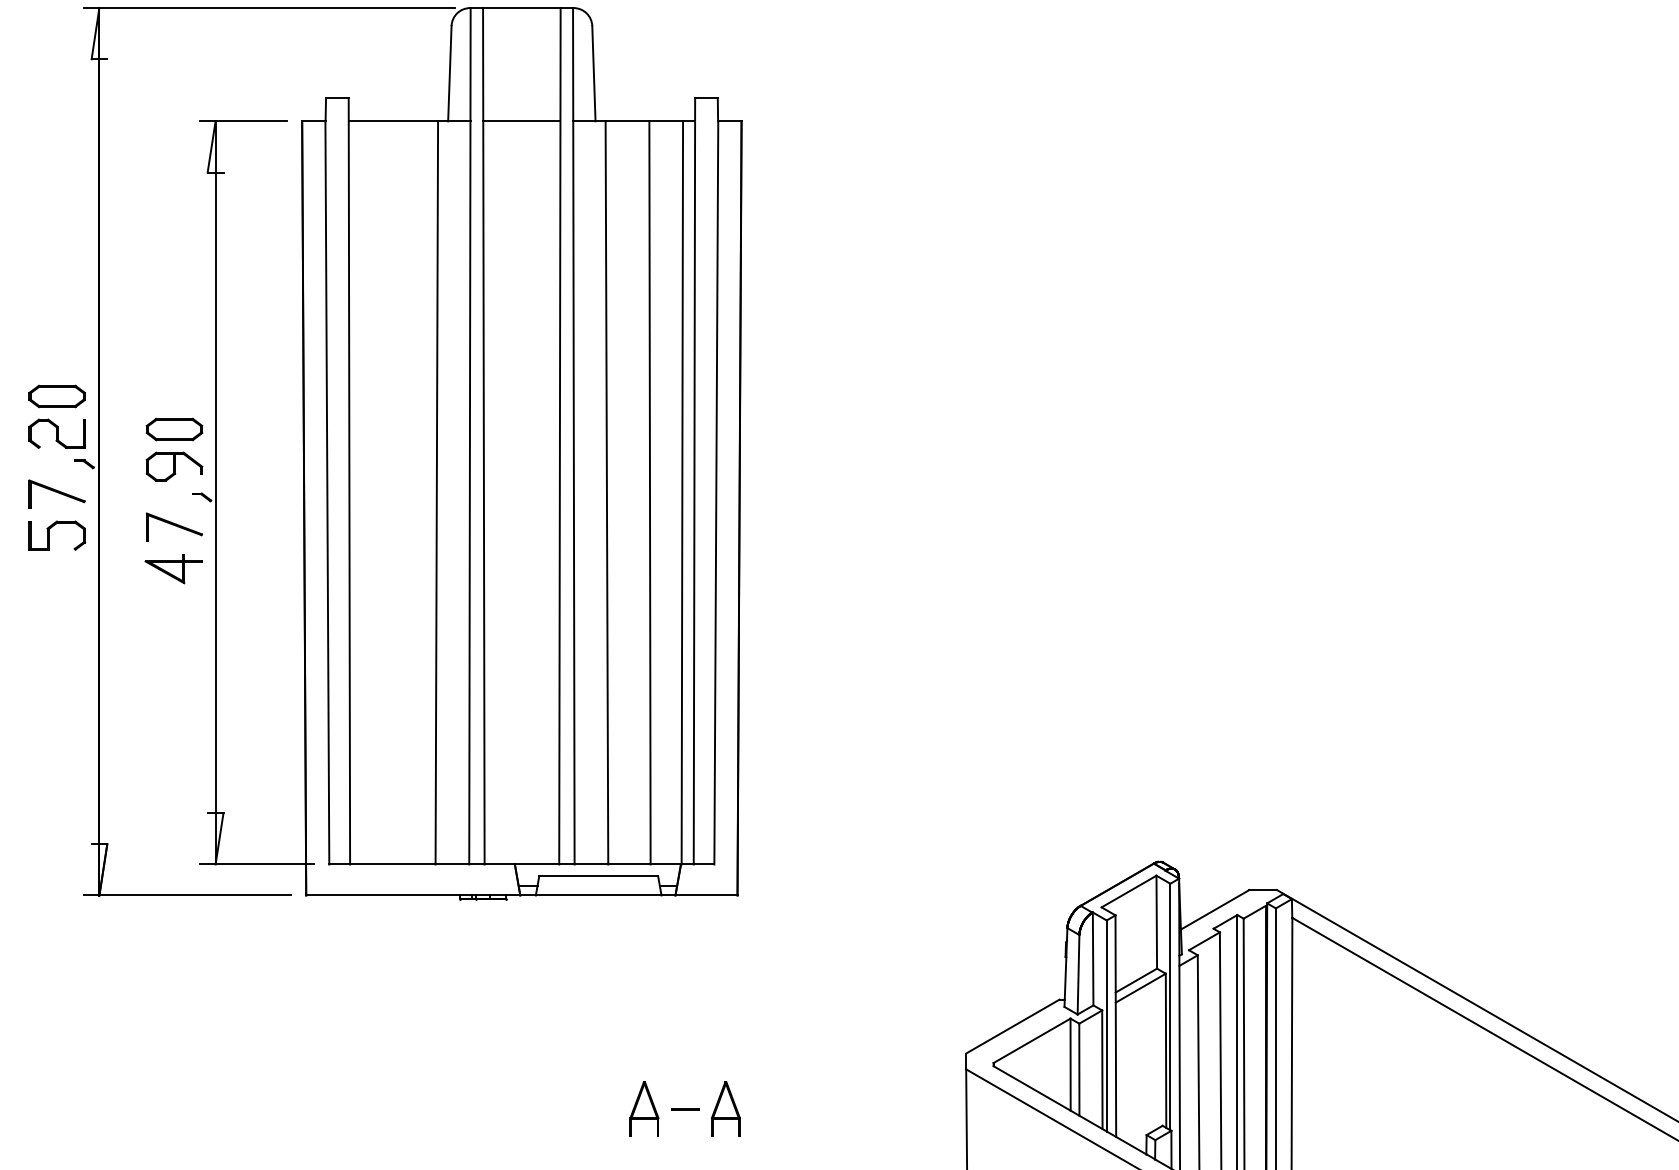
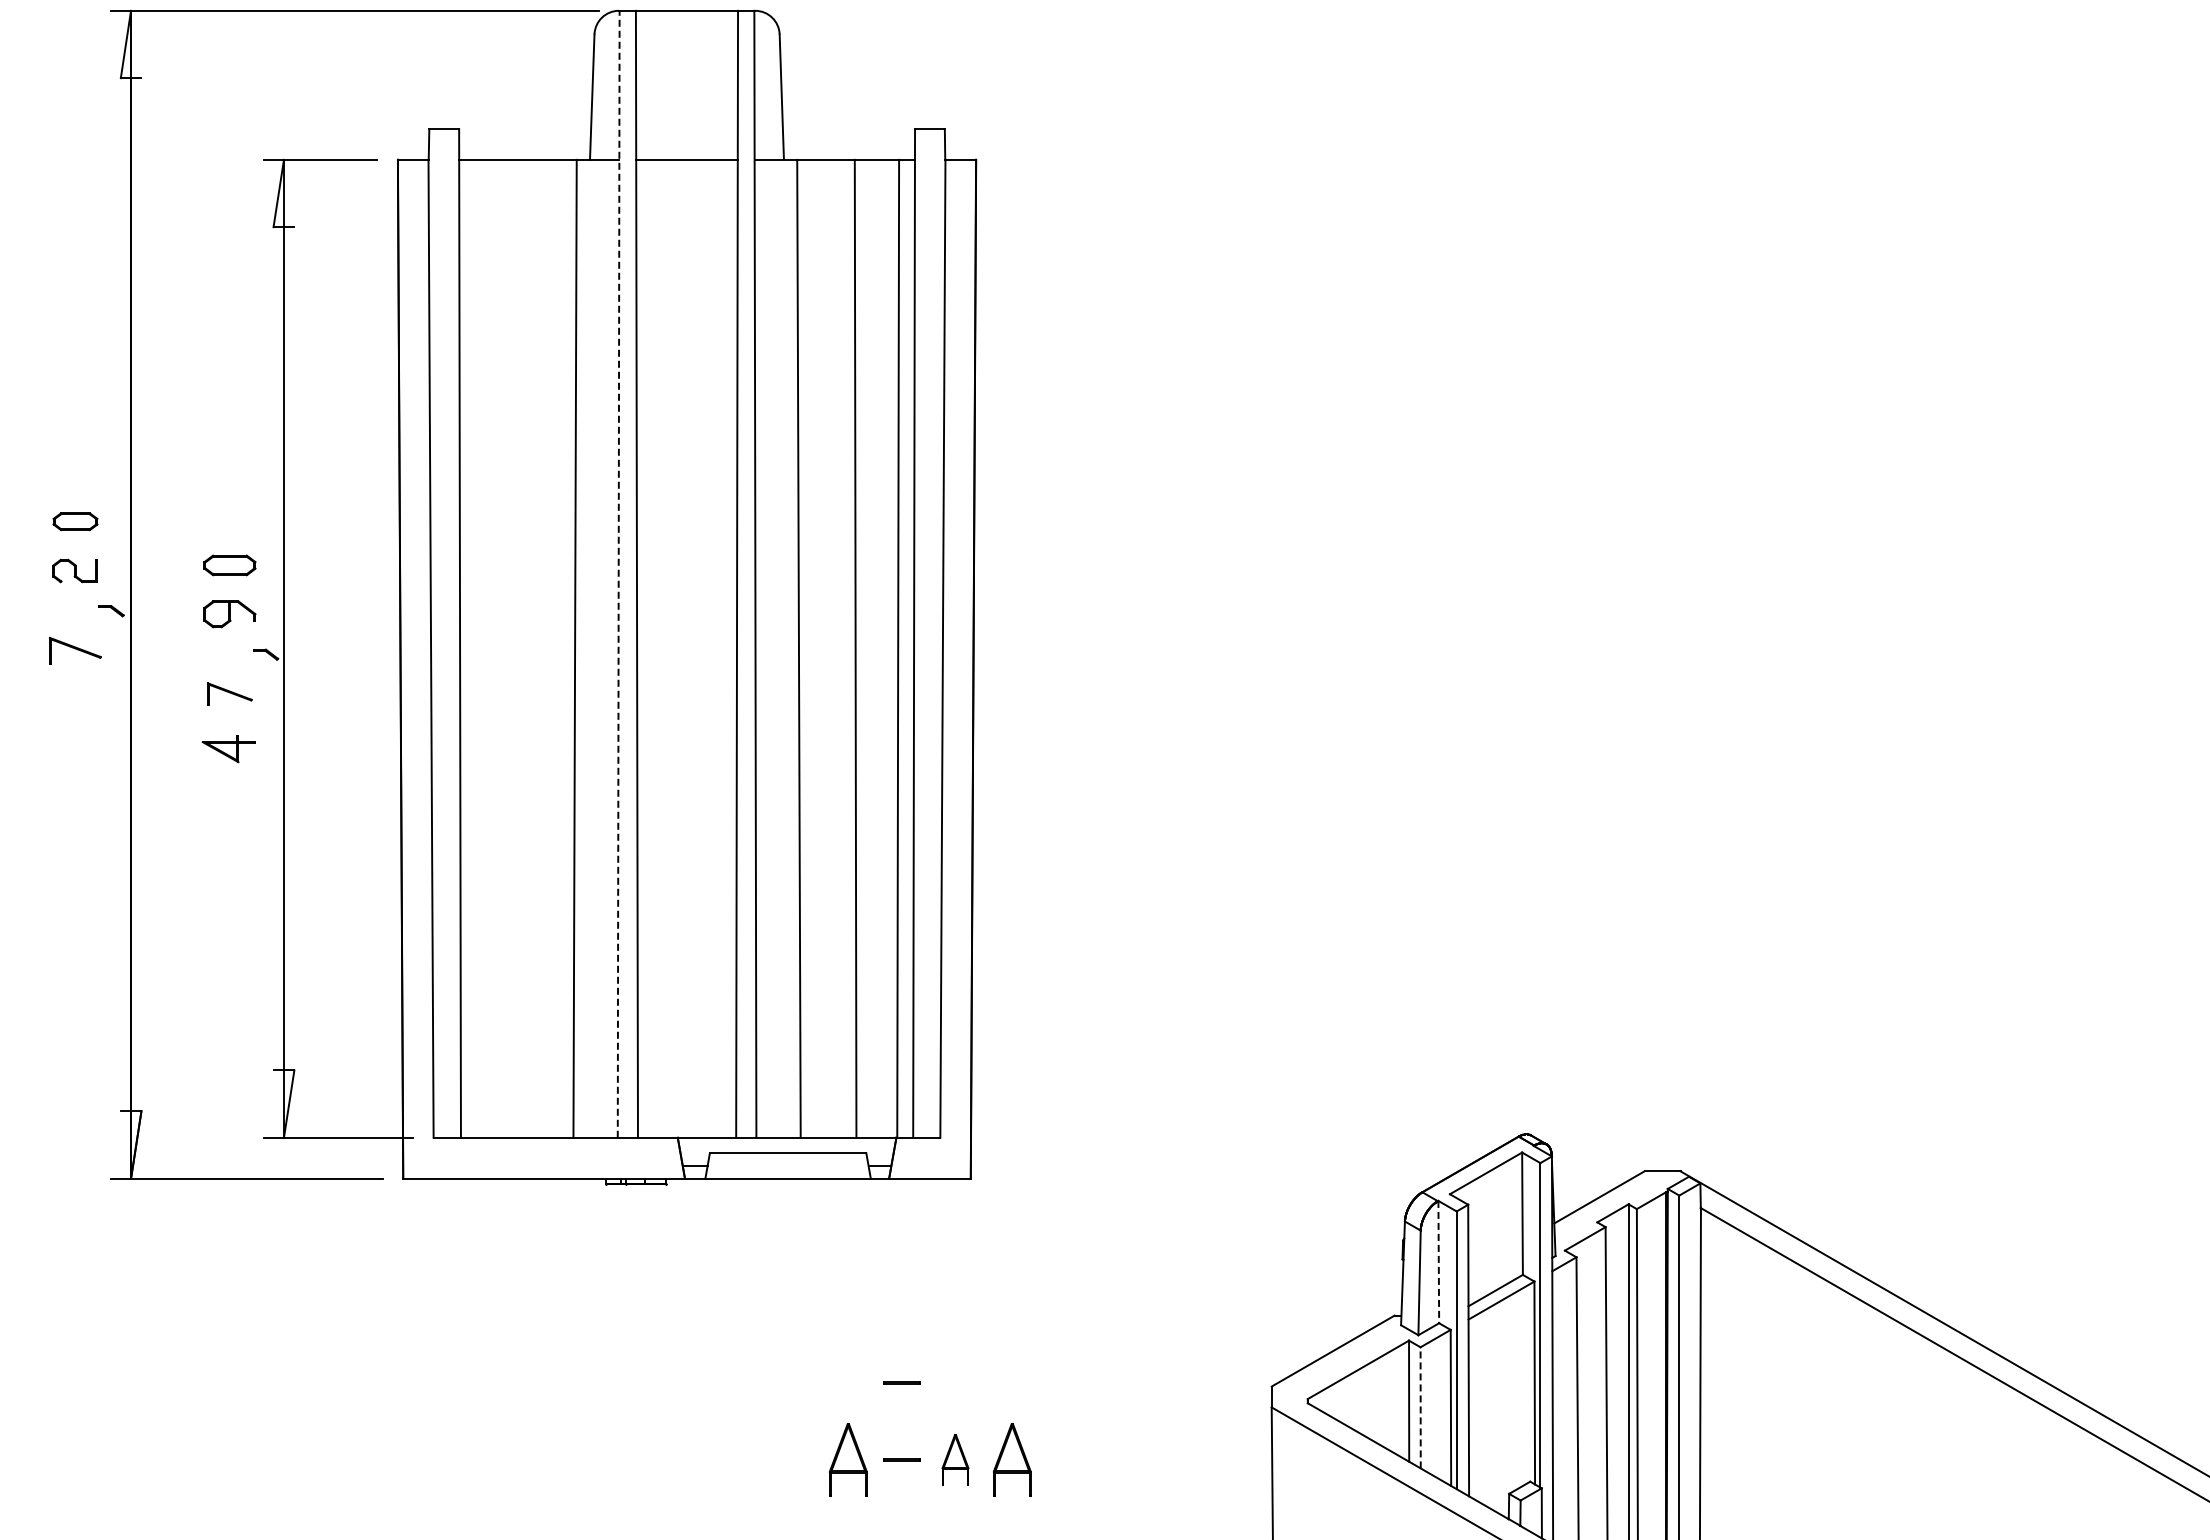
part: (57, 396) -> (75, 521), size x0.6
part: (174, 429) -> (229, 565), size x0.7
part: (56, 433) -> (74, 570), size x0.6
line: (469, 435) -> (618, 573), solid -> dashed
part: (174, 466) -> (229, 613), size x0.7
part: (57, 494) -> (75, 650), size x0.7
part: (174, 527) -> (229, 694), size x0.6
part: (48, 535) -> (64, 704), removed
part: (173, 569) -> (228, 749), size x0.7
line: (1092, 959) -> (1438, 1262), solid -> dashed
line: (684, 1050) -> (901, 1382), added
line: (1079, 1069) -> (1420, 1407), solid -> dashed
part: (725, 1108) -> (955, 1459), size x0.7
part: (769, 1108) -> (1012, 1459), added

